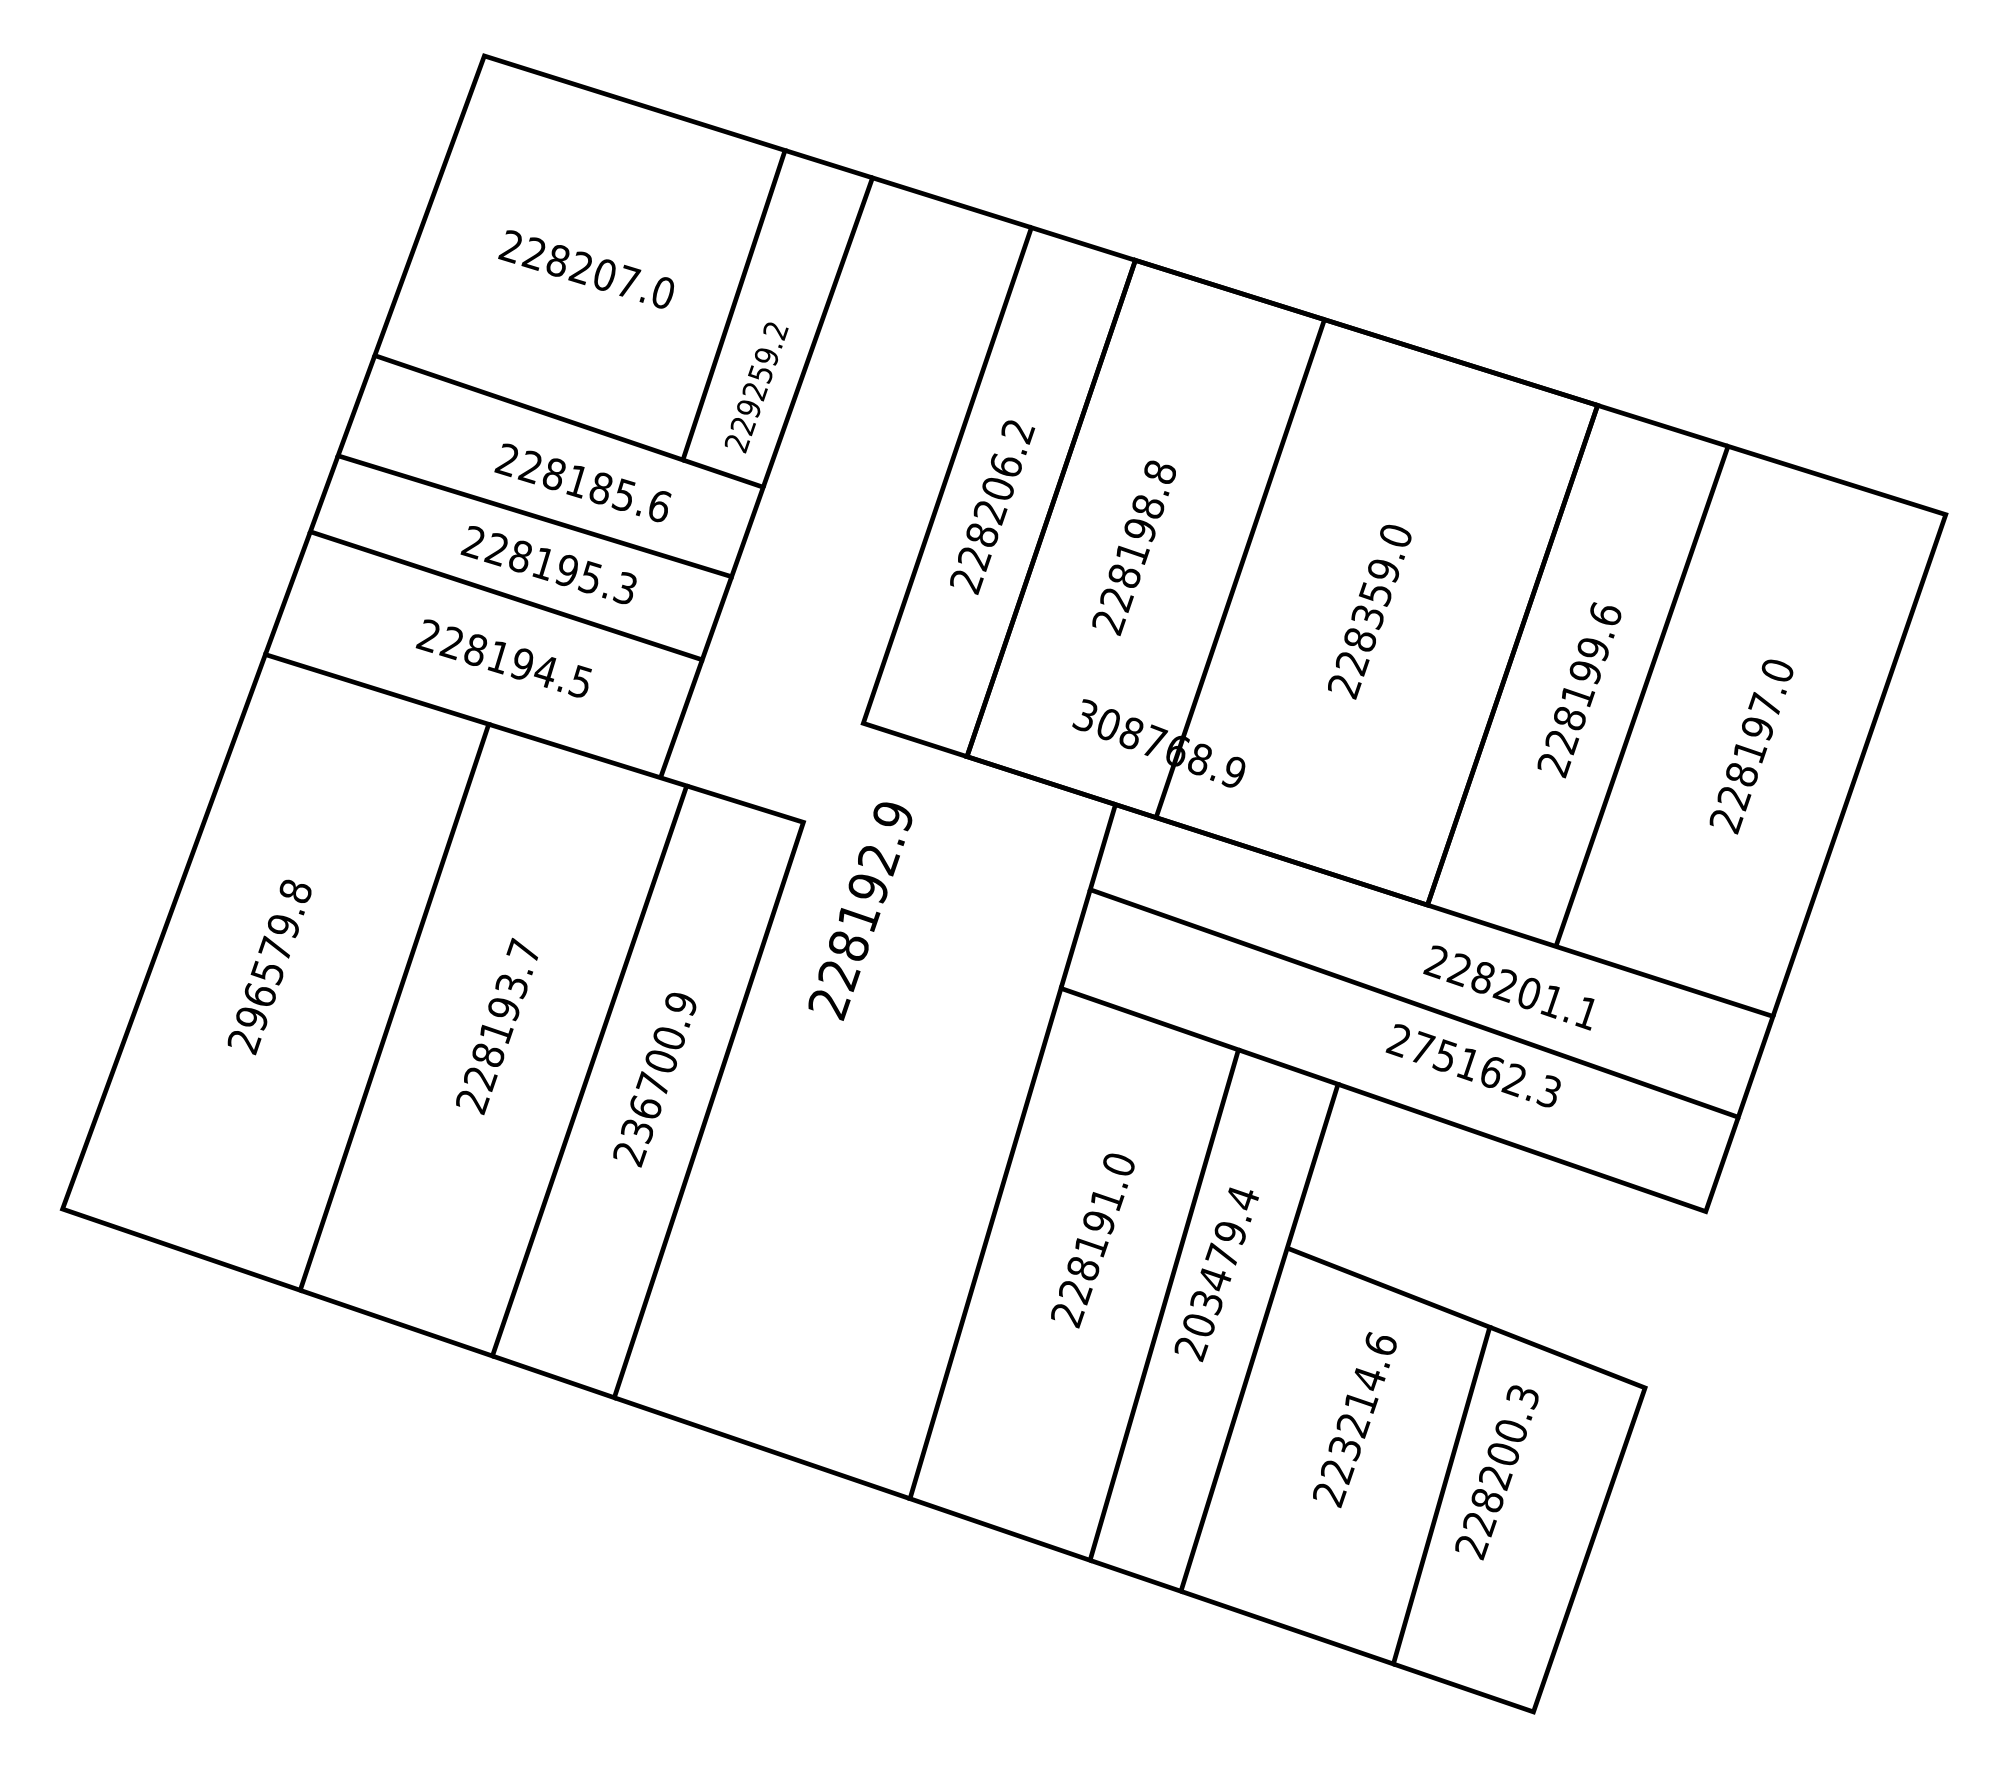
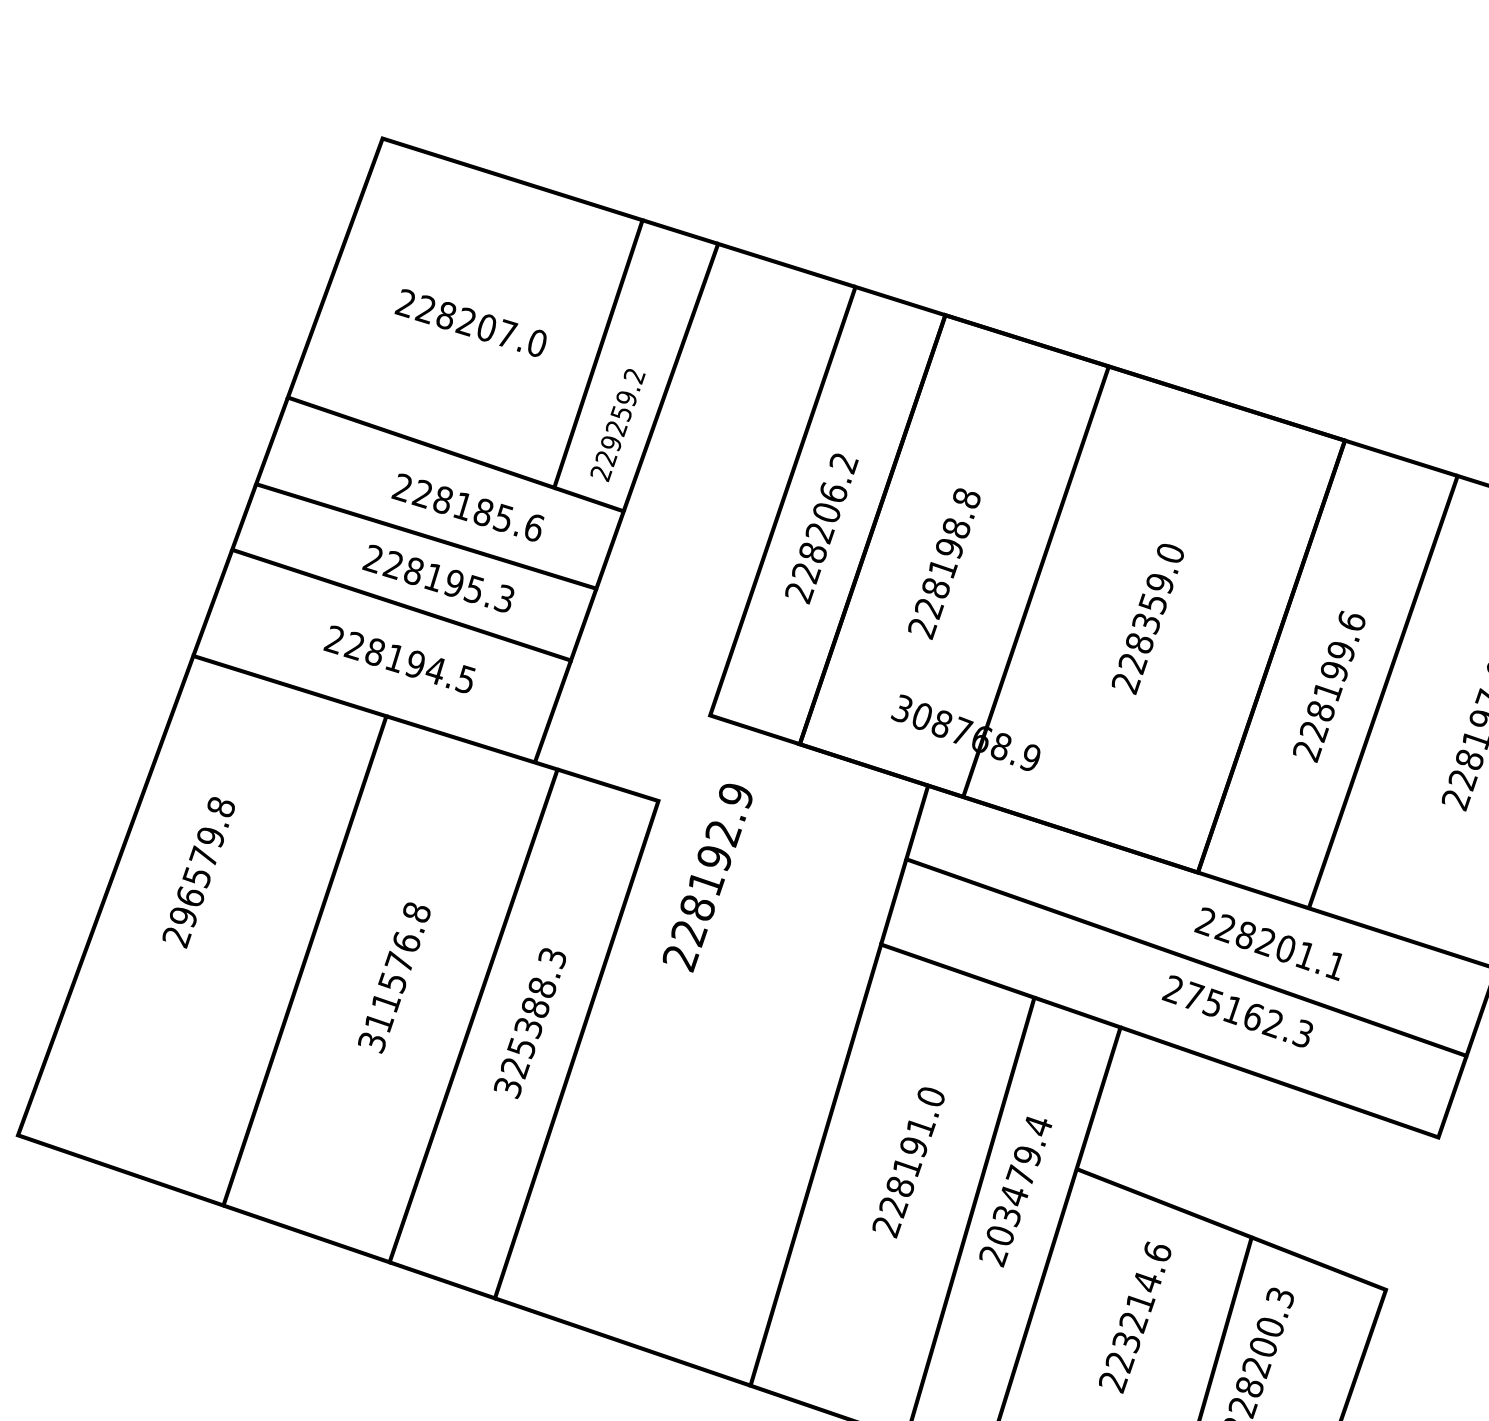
text: (269, 967) -> (198, 872), moved
text: (497, 1026) -> (393, 977), 228193.7 -> 311576.8
text: (654, 1079) -> (529, 1023), 236700.9 -> 325388.3

